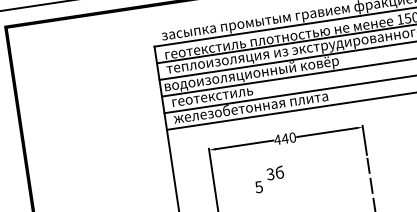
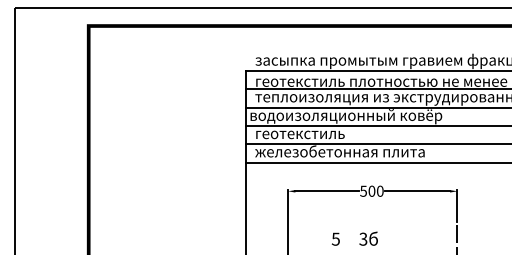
text: (281, 138) -> (367, 190), 440 -> 500
text: (275, 172) -> (368, 238), moved

